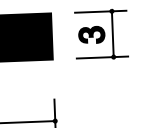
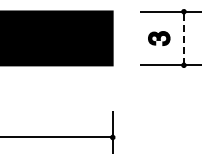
line: (112, 33) -> (183, 37), solid -> dashed
part: (91, 35) -> (158, 38), size x0.7

